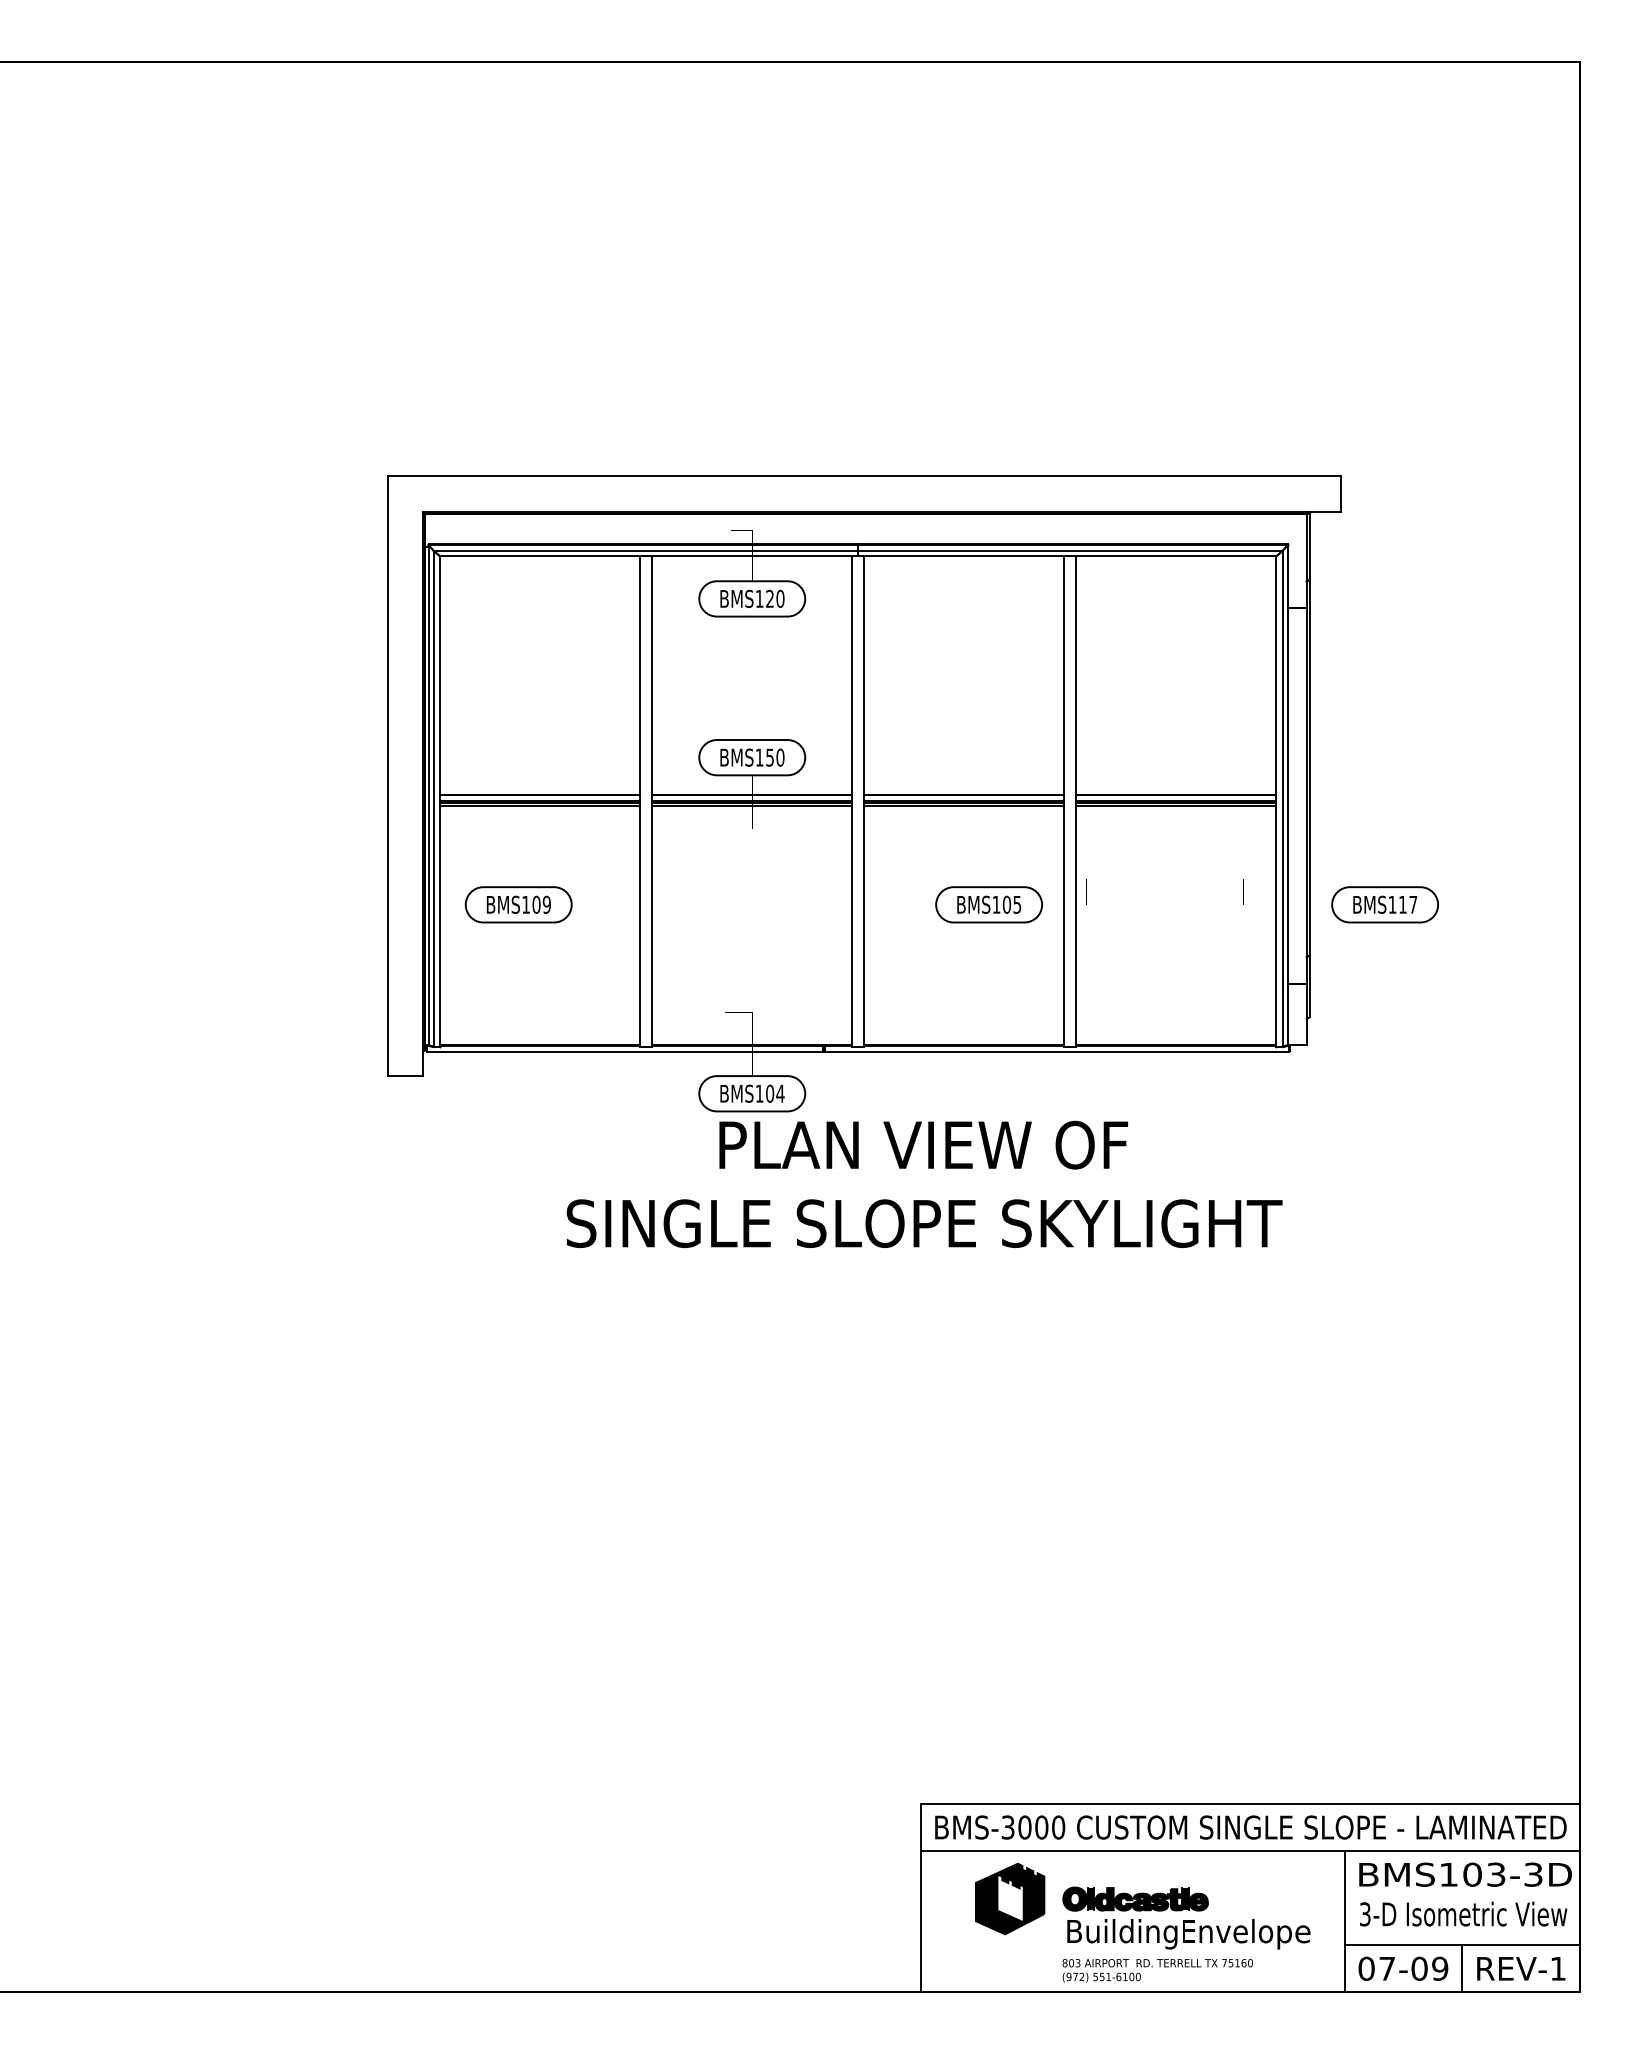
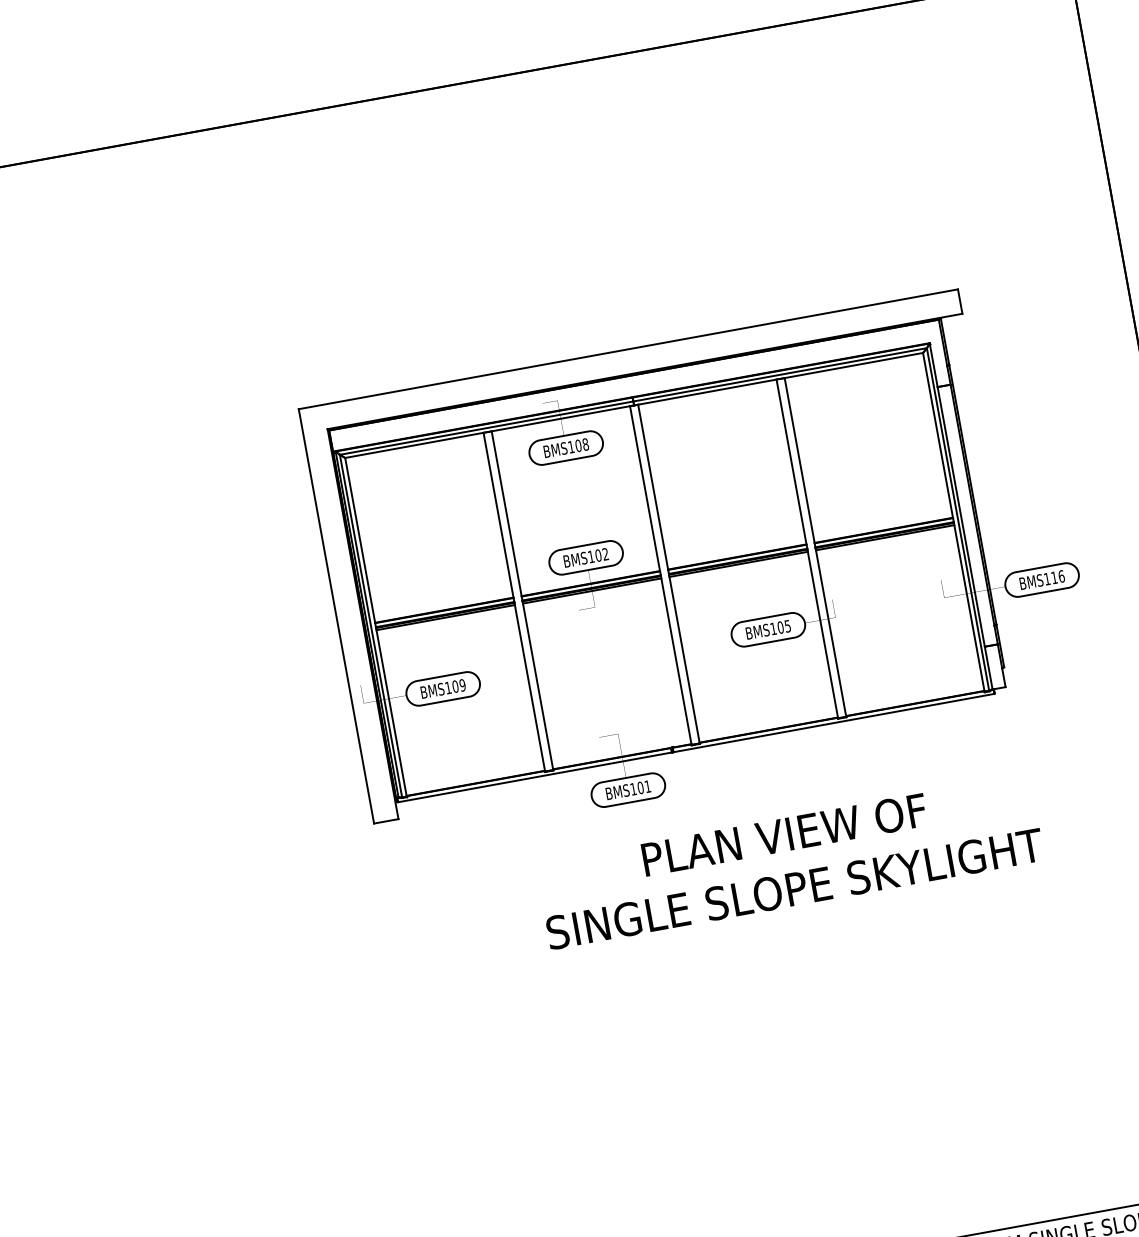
text: (775, 598) -> (582, 444), BMS120 -> BMS108
text: (775, 757) -> (602, 554), BMS150 -> BMS102
text: (1413, 904) -> (1061, 576), BMS117 -> BMS116
text: (780, 1093) -> (647, 786), BMS104 -> BMS101
text: (924, 1184) -> (790, 861), moved

